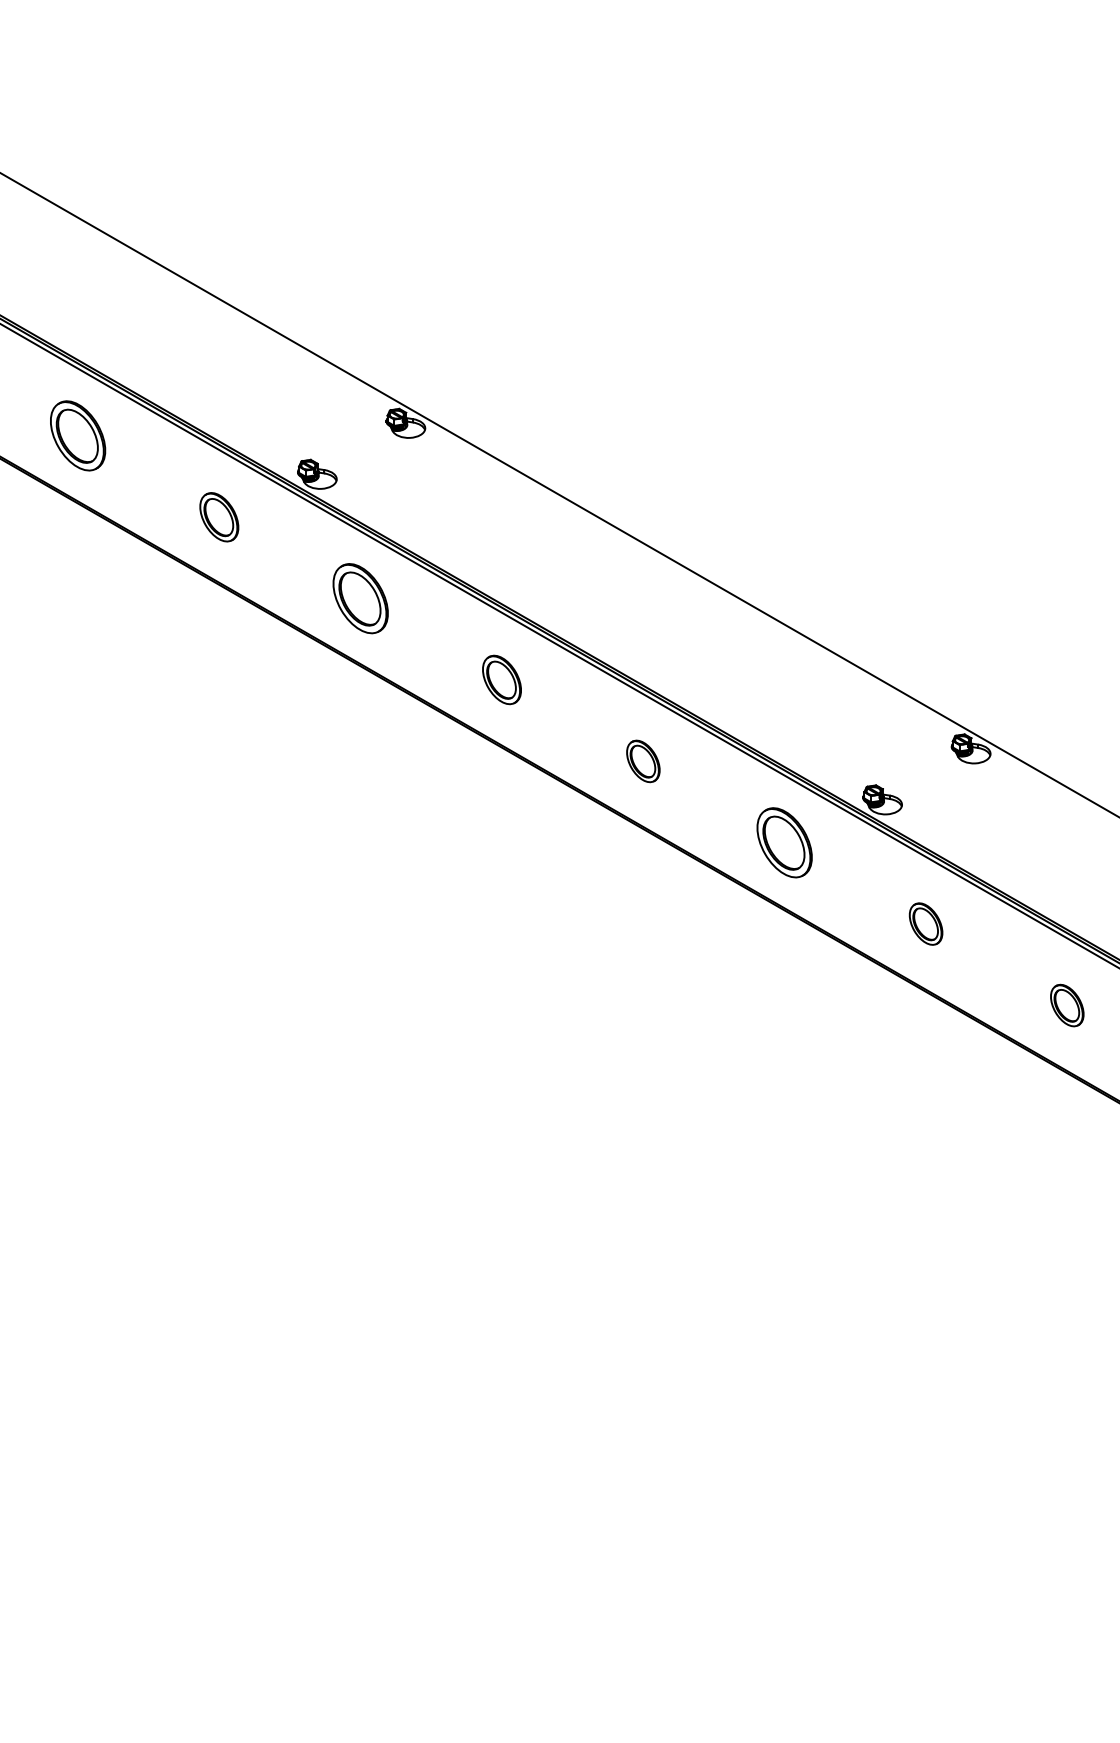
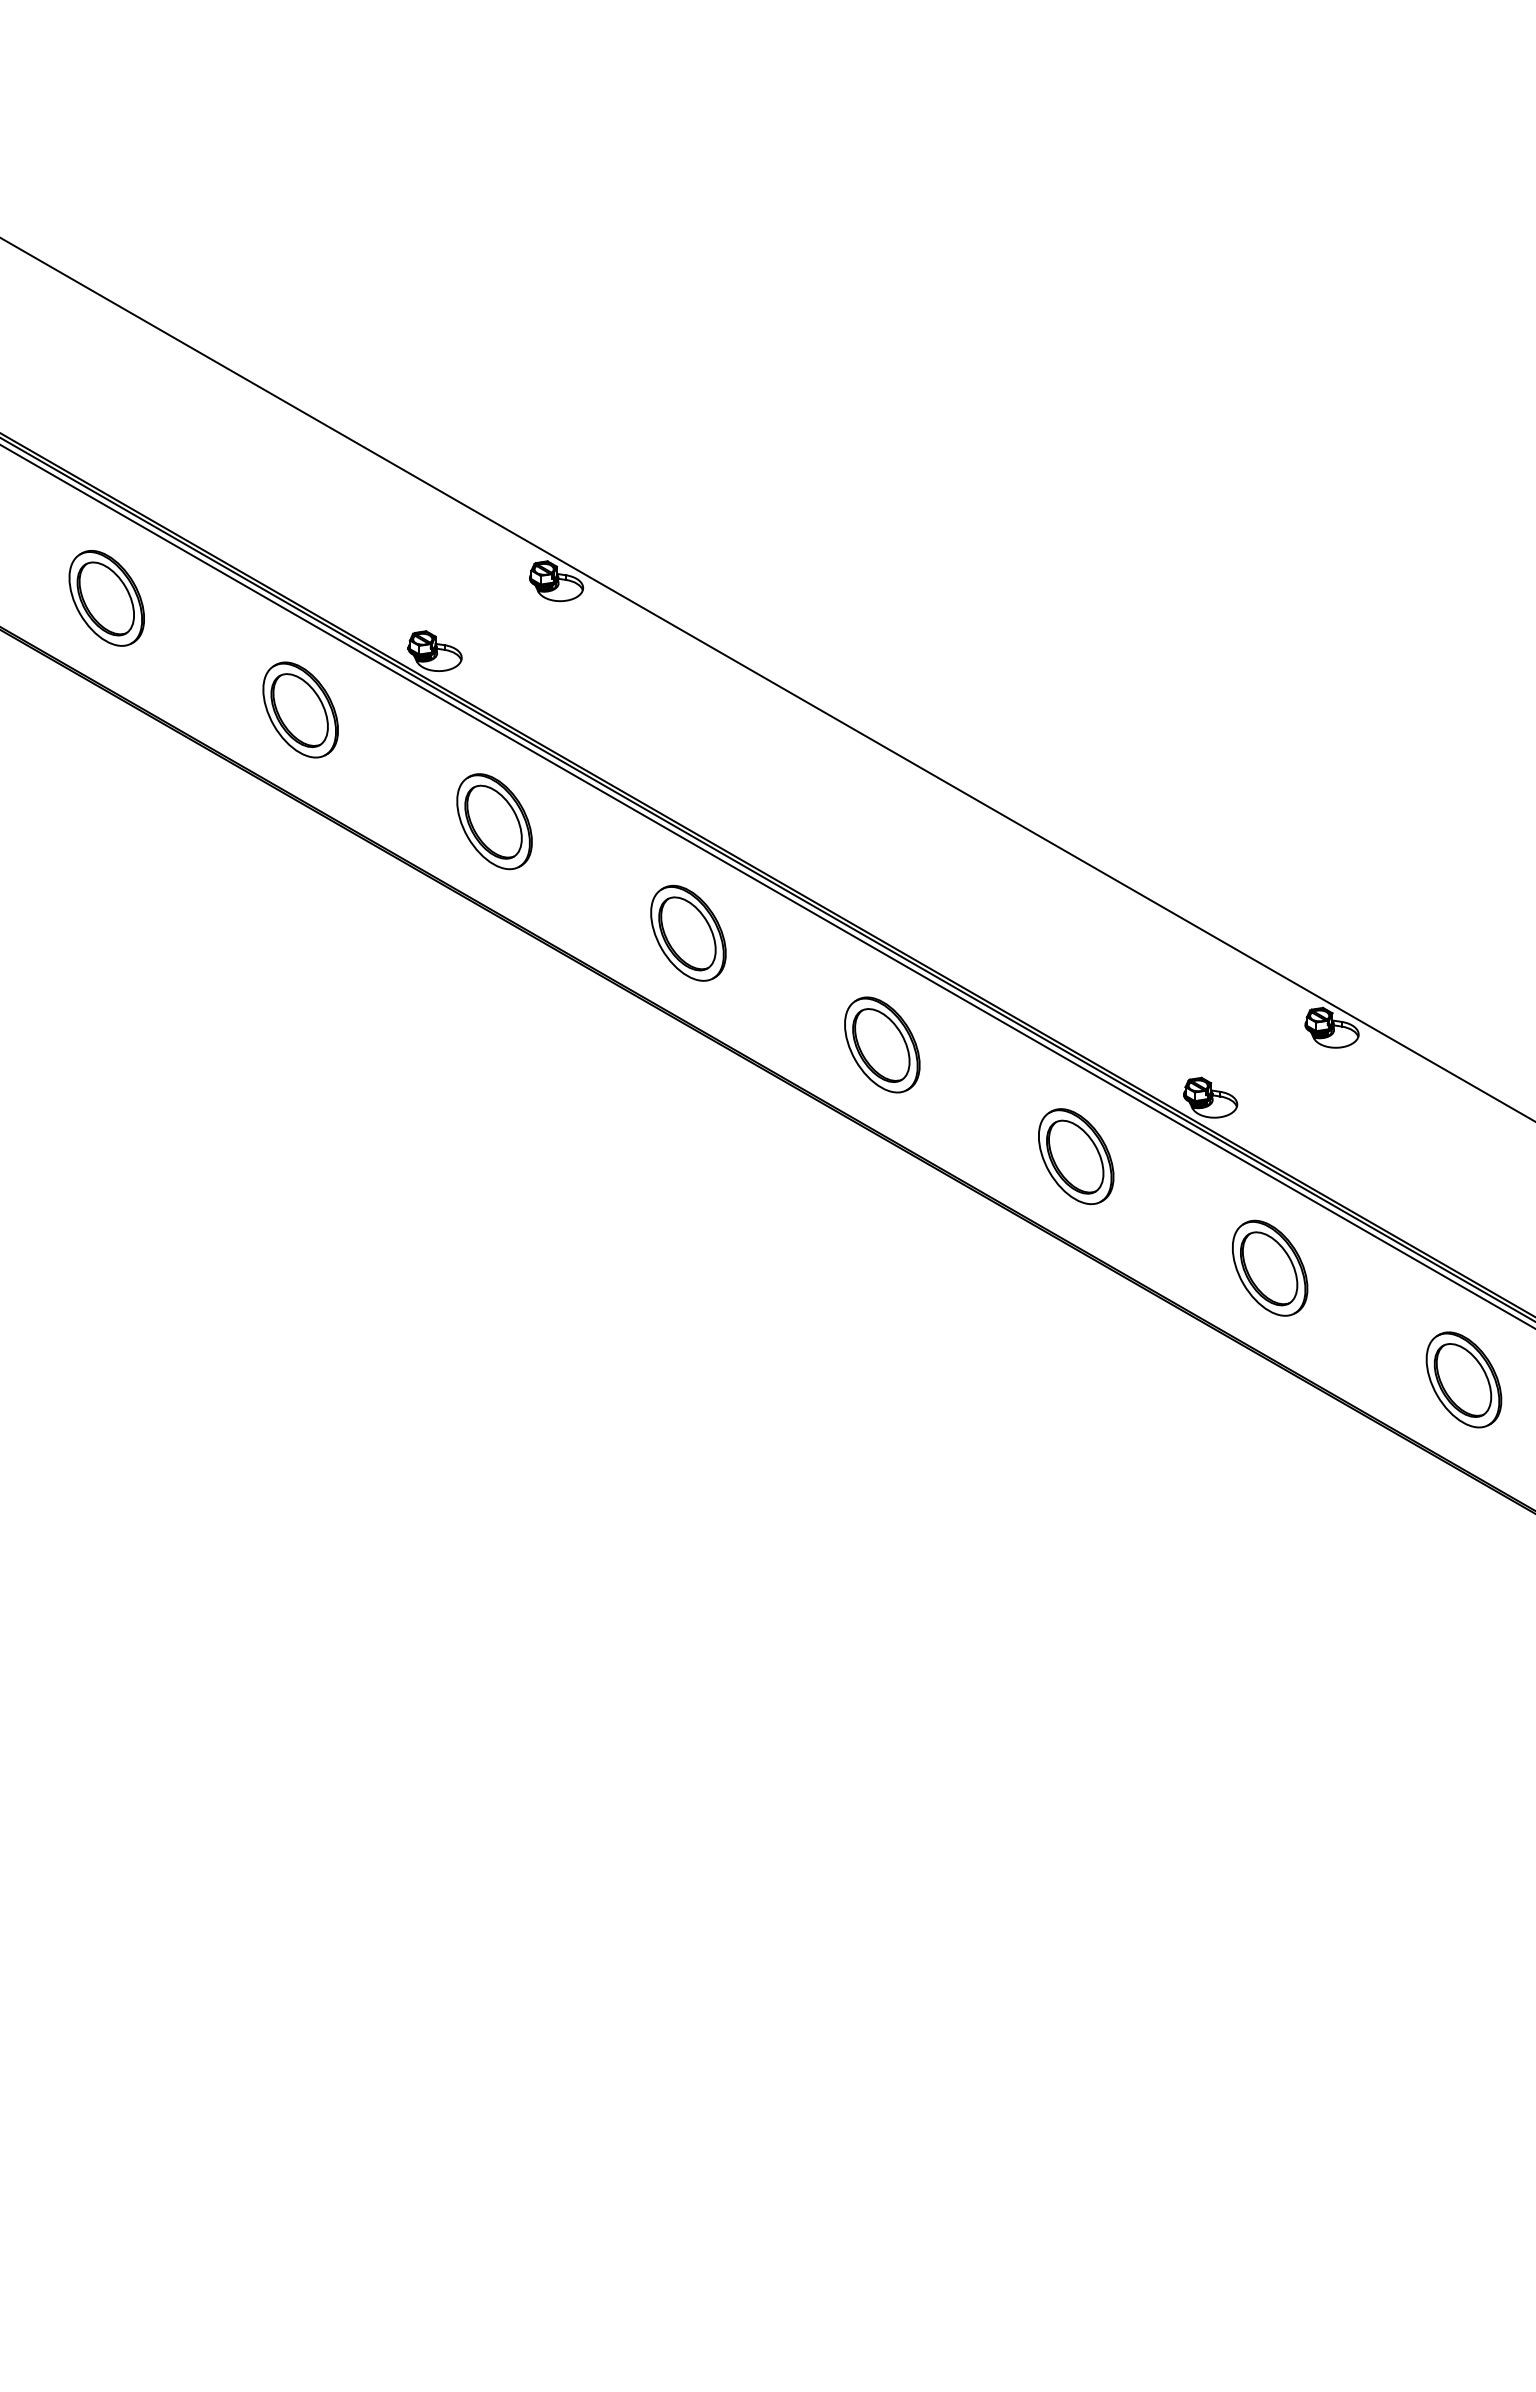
part: (219, 516) -> (300, 709), size x1.43
part: (502, 679) -> (688, 932), size x1.43
part: (643, 761) -> (882, 1044), size x1.67
part: (926, 923) -> (1270, 1267), size x1.67
part: (1066, 1005) -> (1463, 1379), size x1.67

